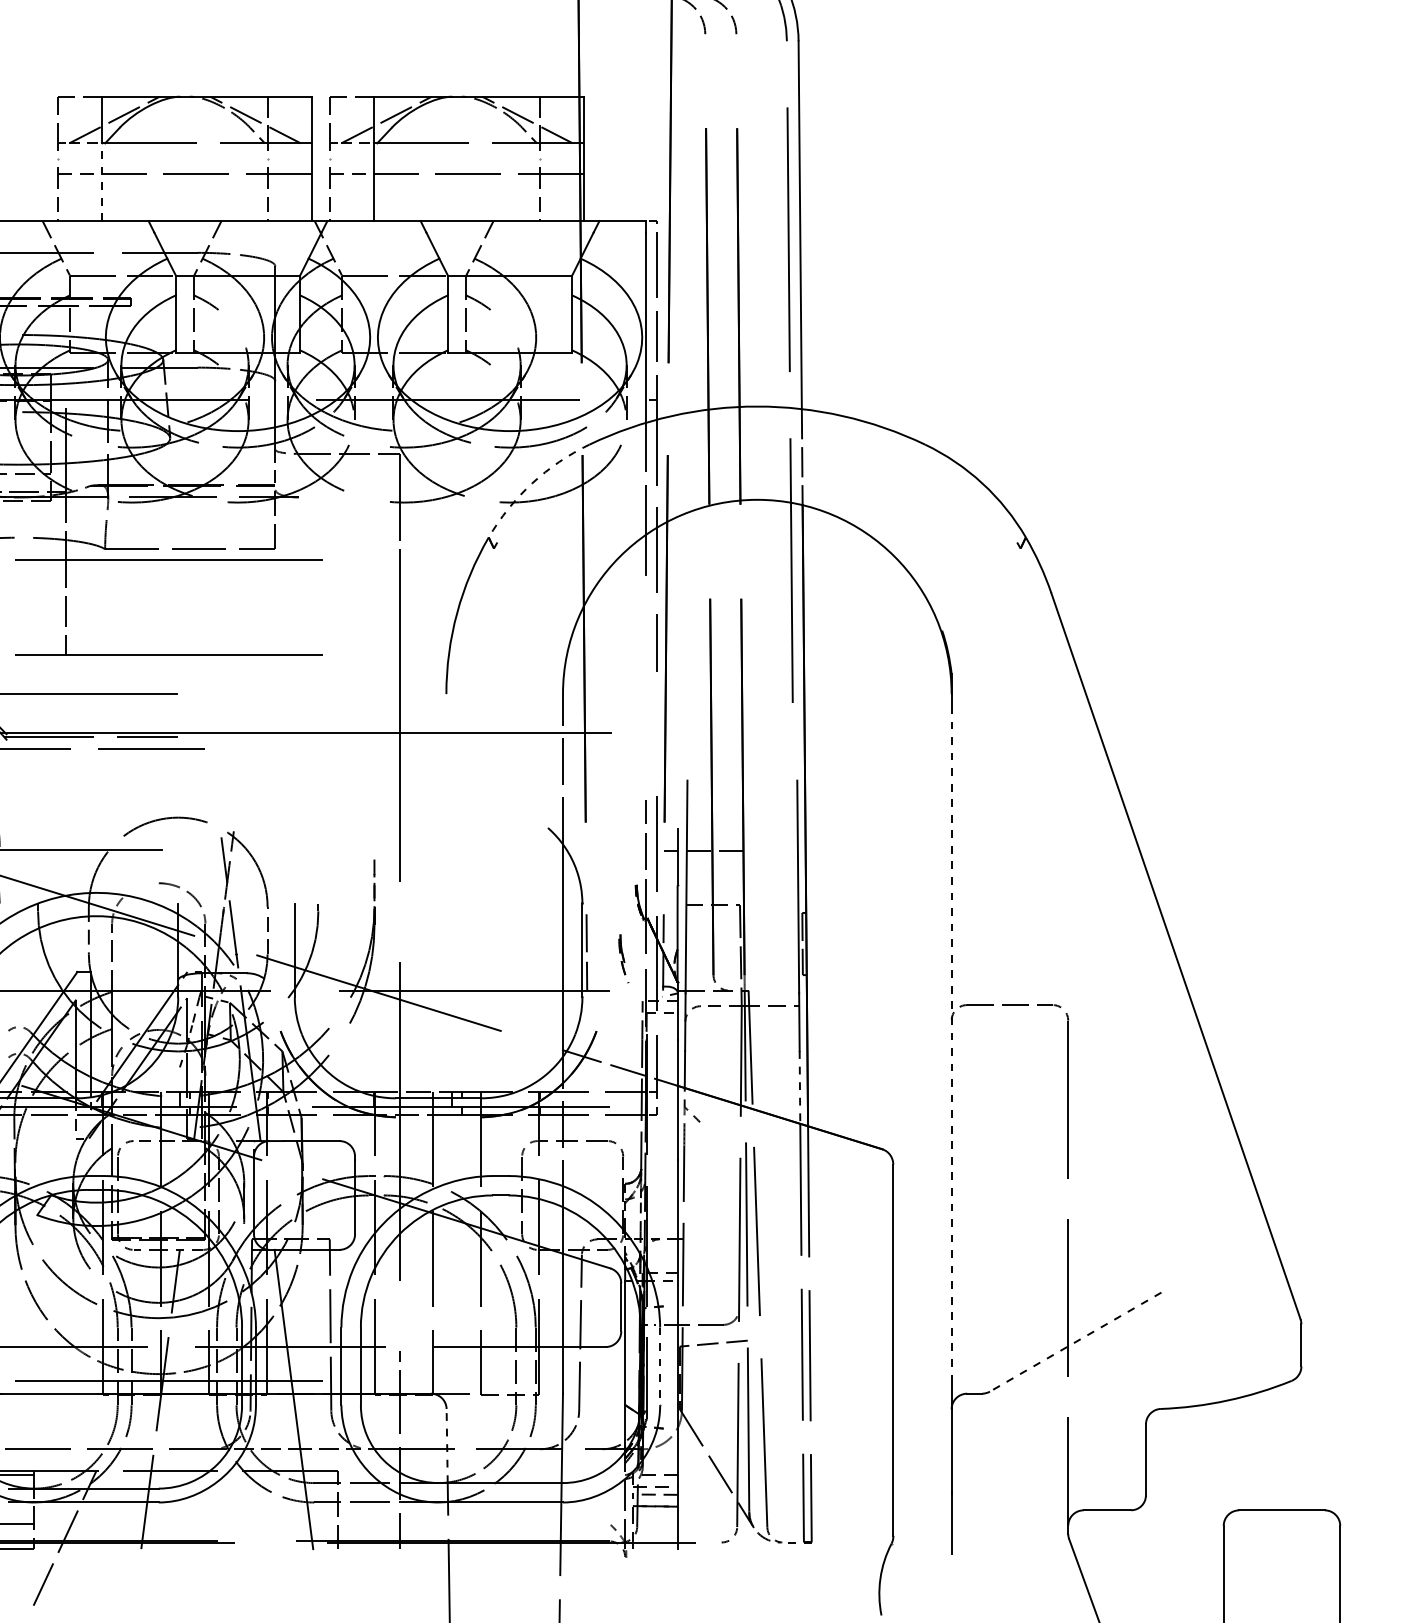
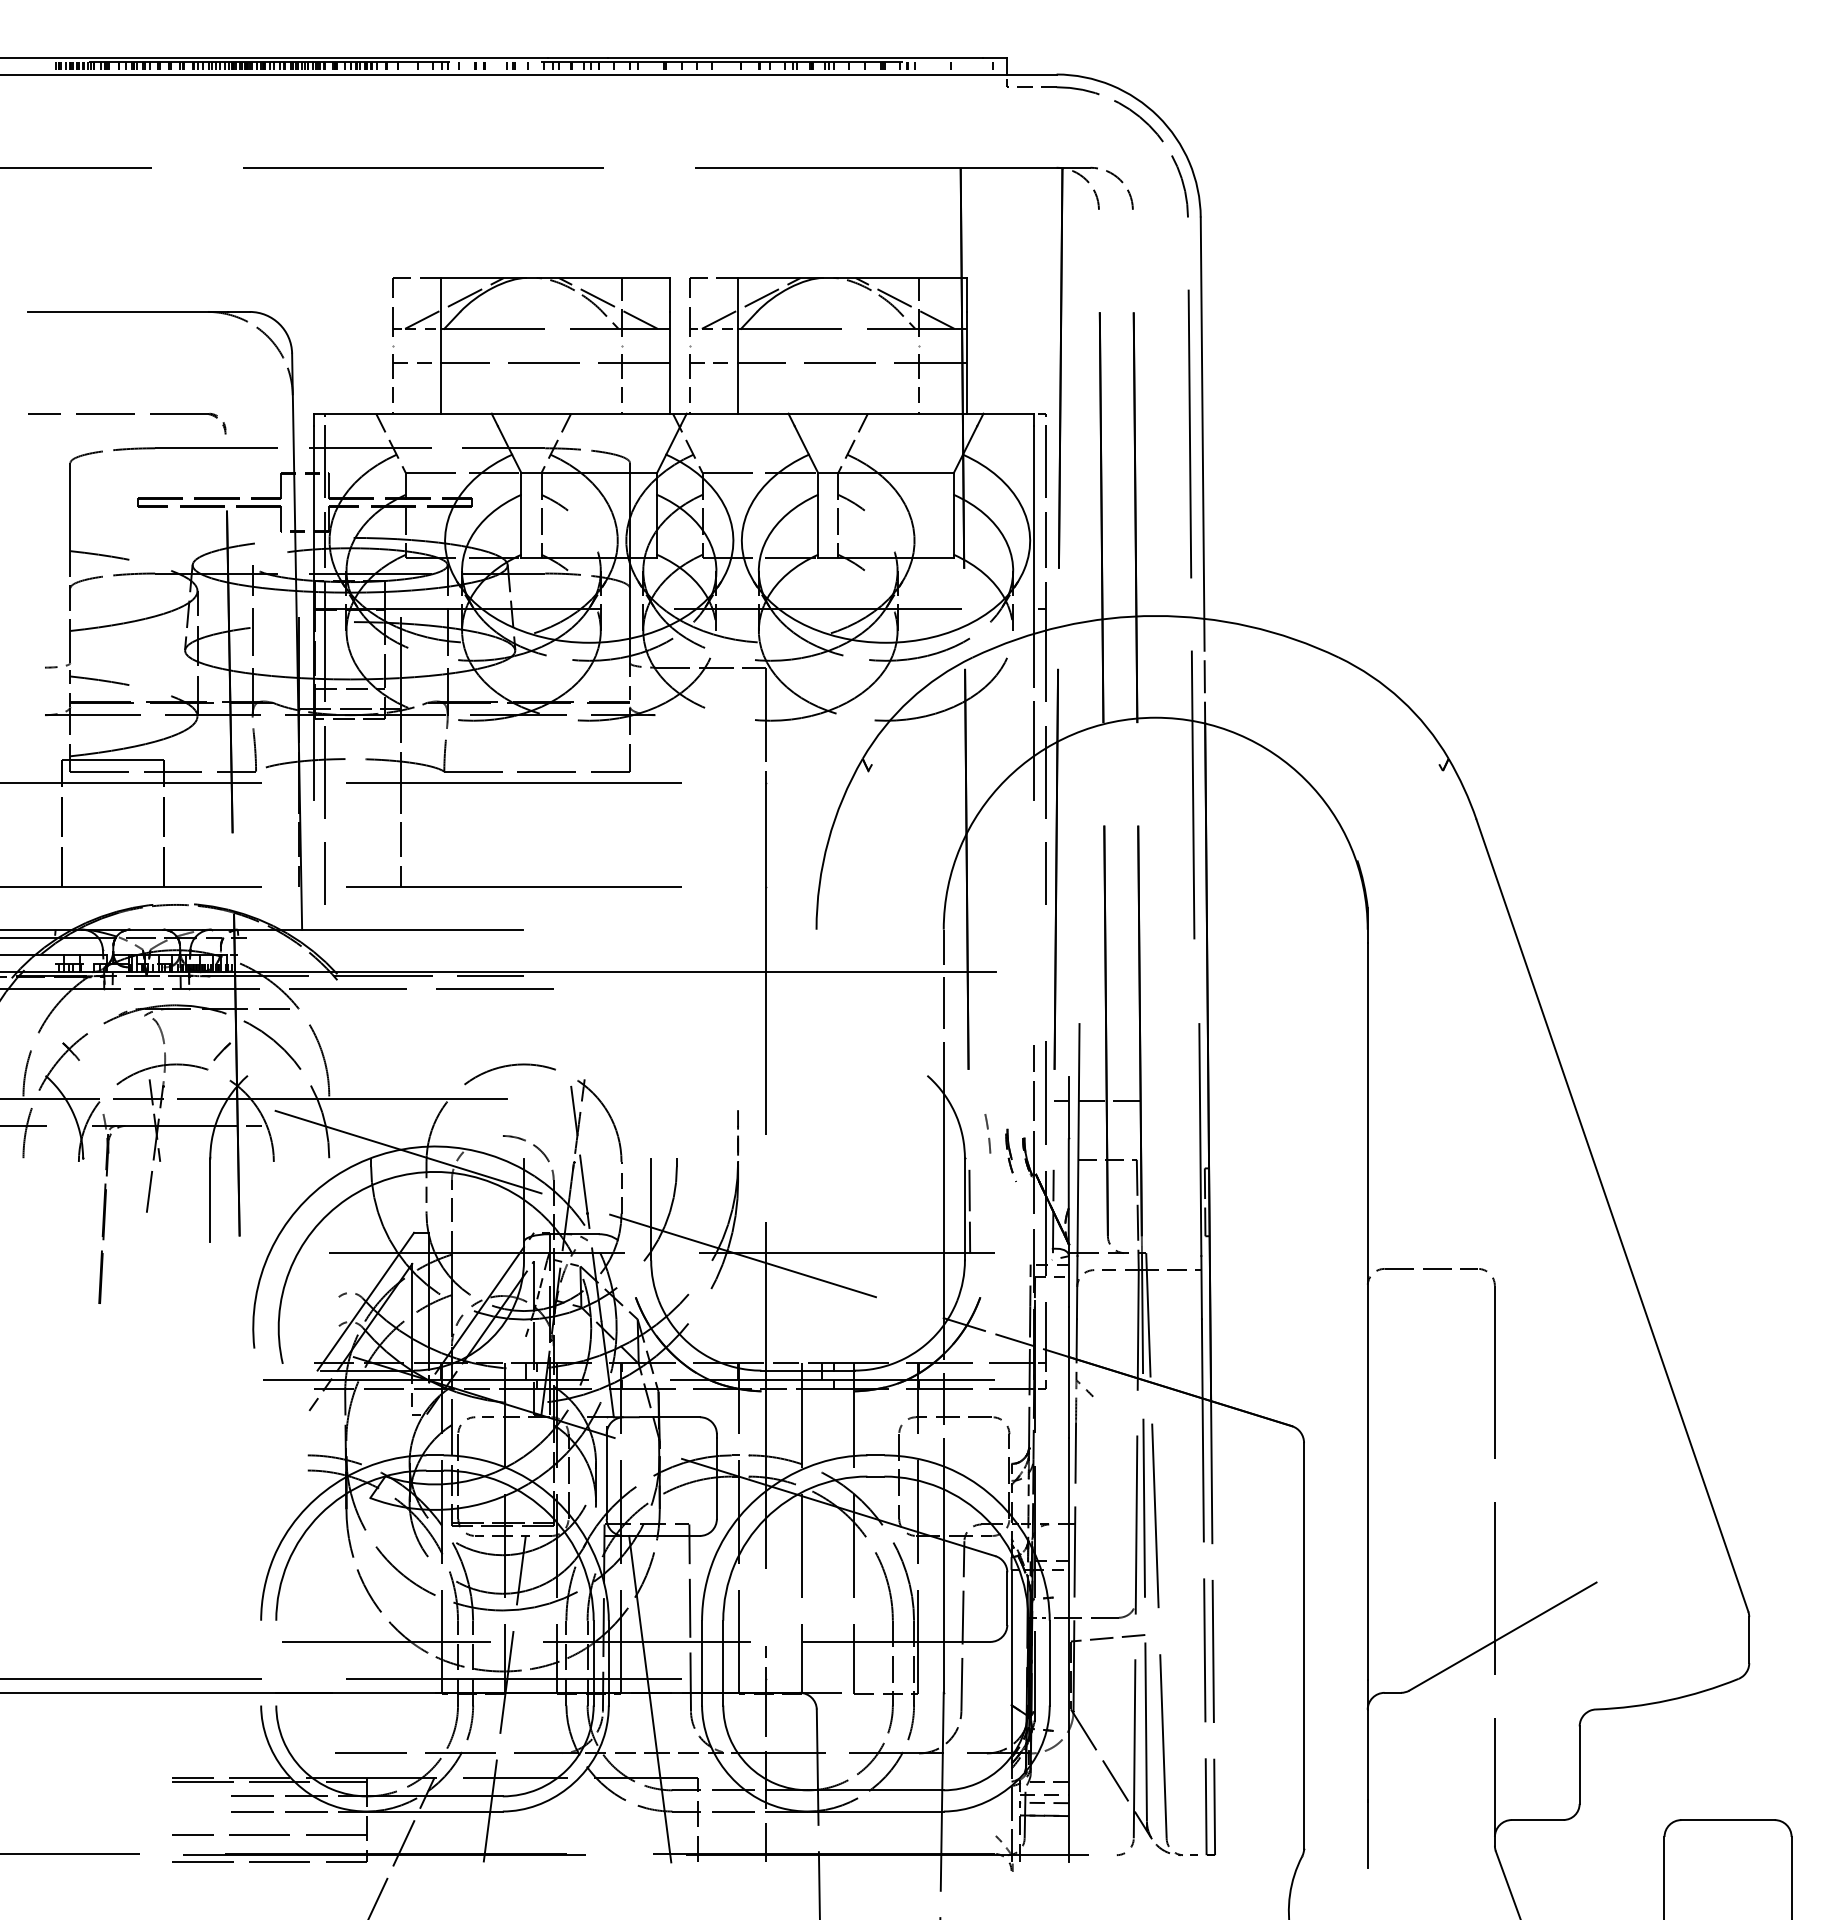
line: (101, 181) -> (440, 370), dashed -> solid
arc: (532, 483) -> (910, 699), dashed -> solid
curve: (603, 877) -> (987, 1129), added
part: (623, 958) -> (1010, 1155), moved
line: (951, 1044) -> (1367, 1311), dashed -> solid
line: (800, 1087) -> (1202, 1358), dashed -> solid
line: (1075, 1342) -> (1502, 1636), dashed -> solid
line: (659, 1366) -> (1049, 1663), dashed -> solid
line: (447, 1445) -> (817, 1749), dashed -> solid

